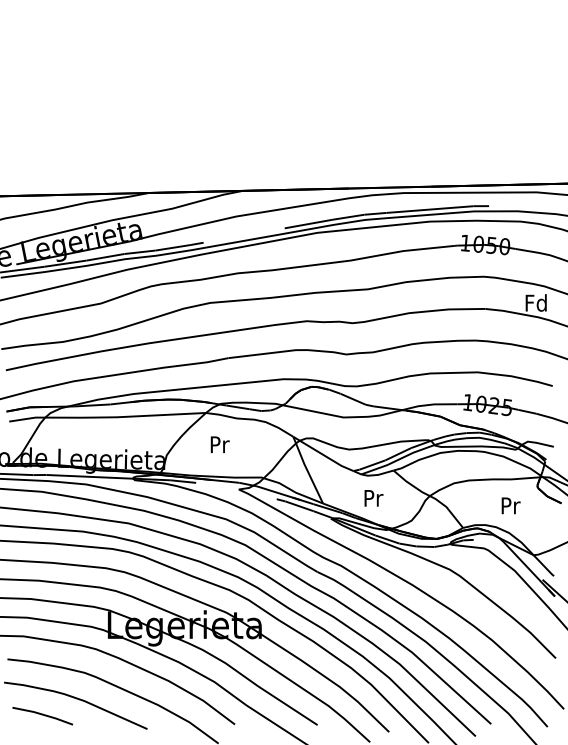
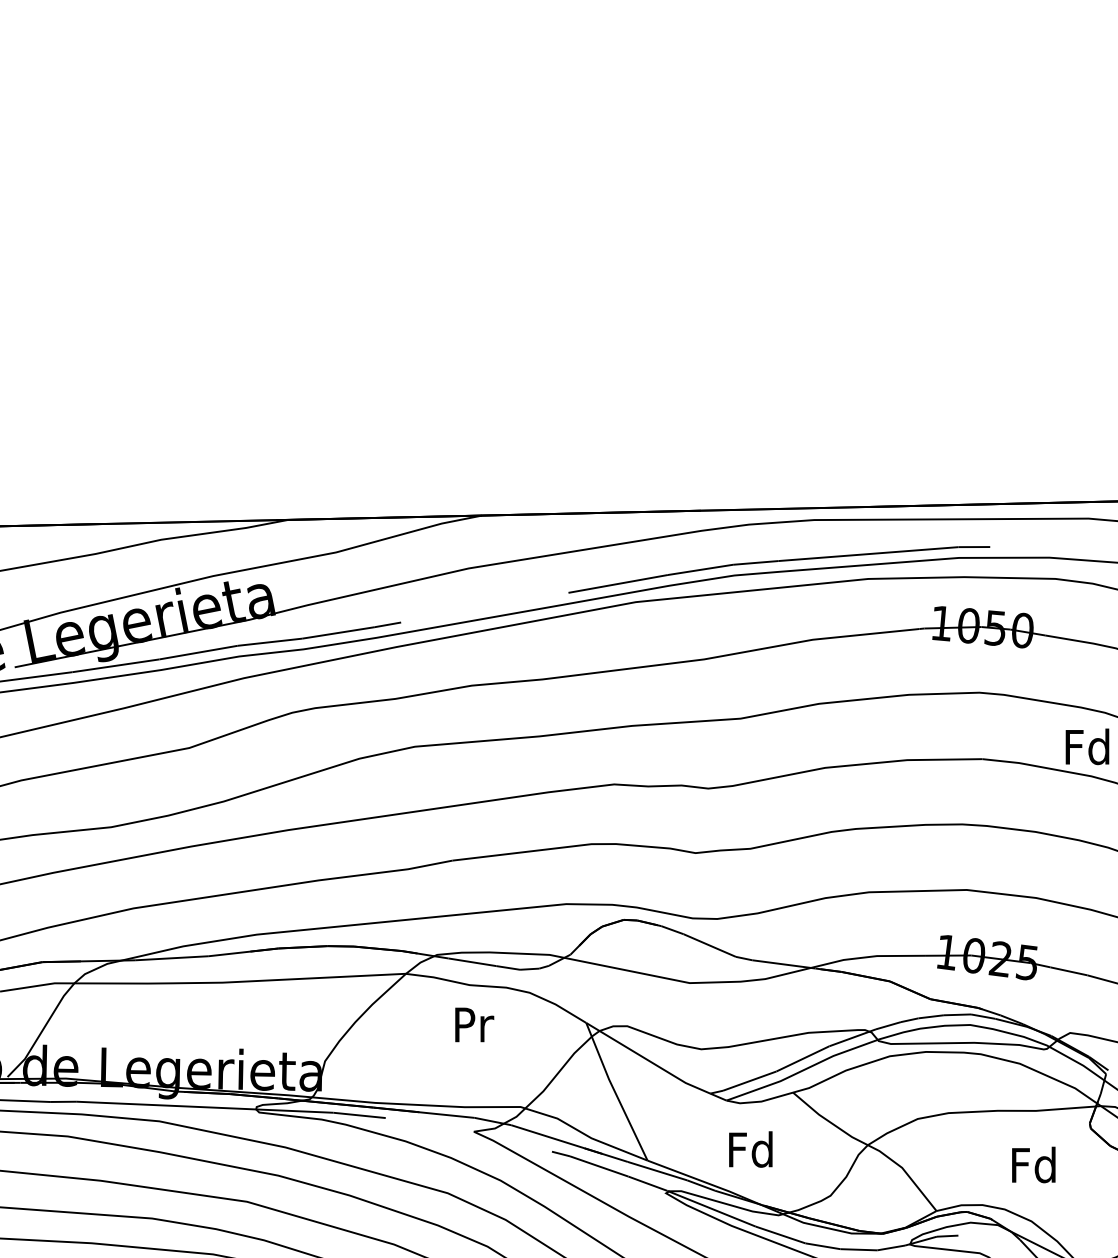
text: (219, 444) -> (473, 1024), moved
text: (372, 497) -> (749, 1148), Pr -> Fd
text: (509, 505) -> (1032, 1164), Pr -> Fd

